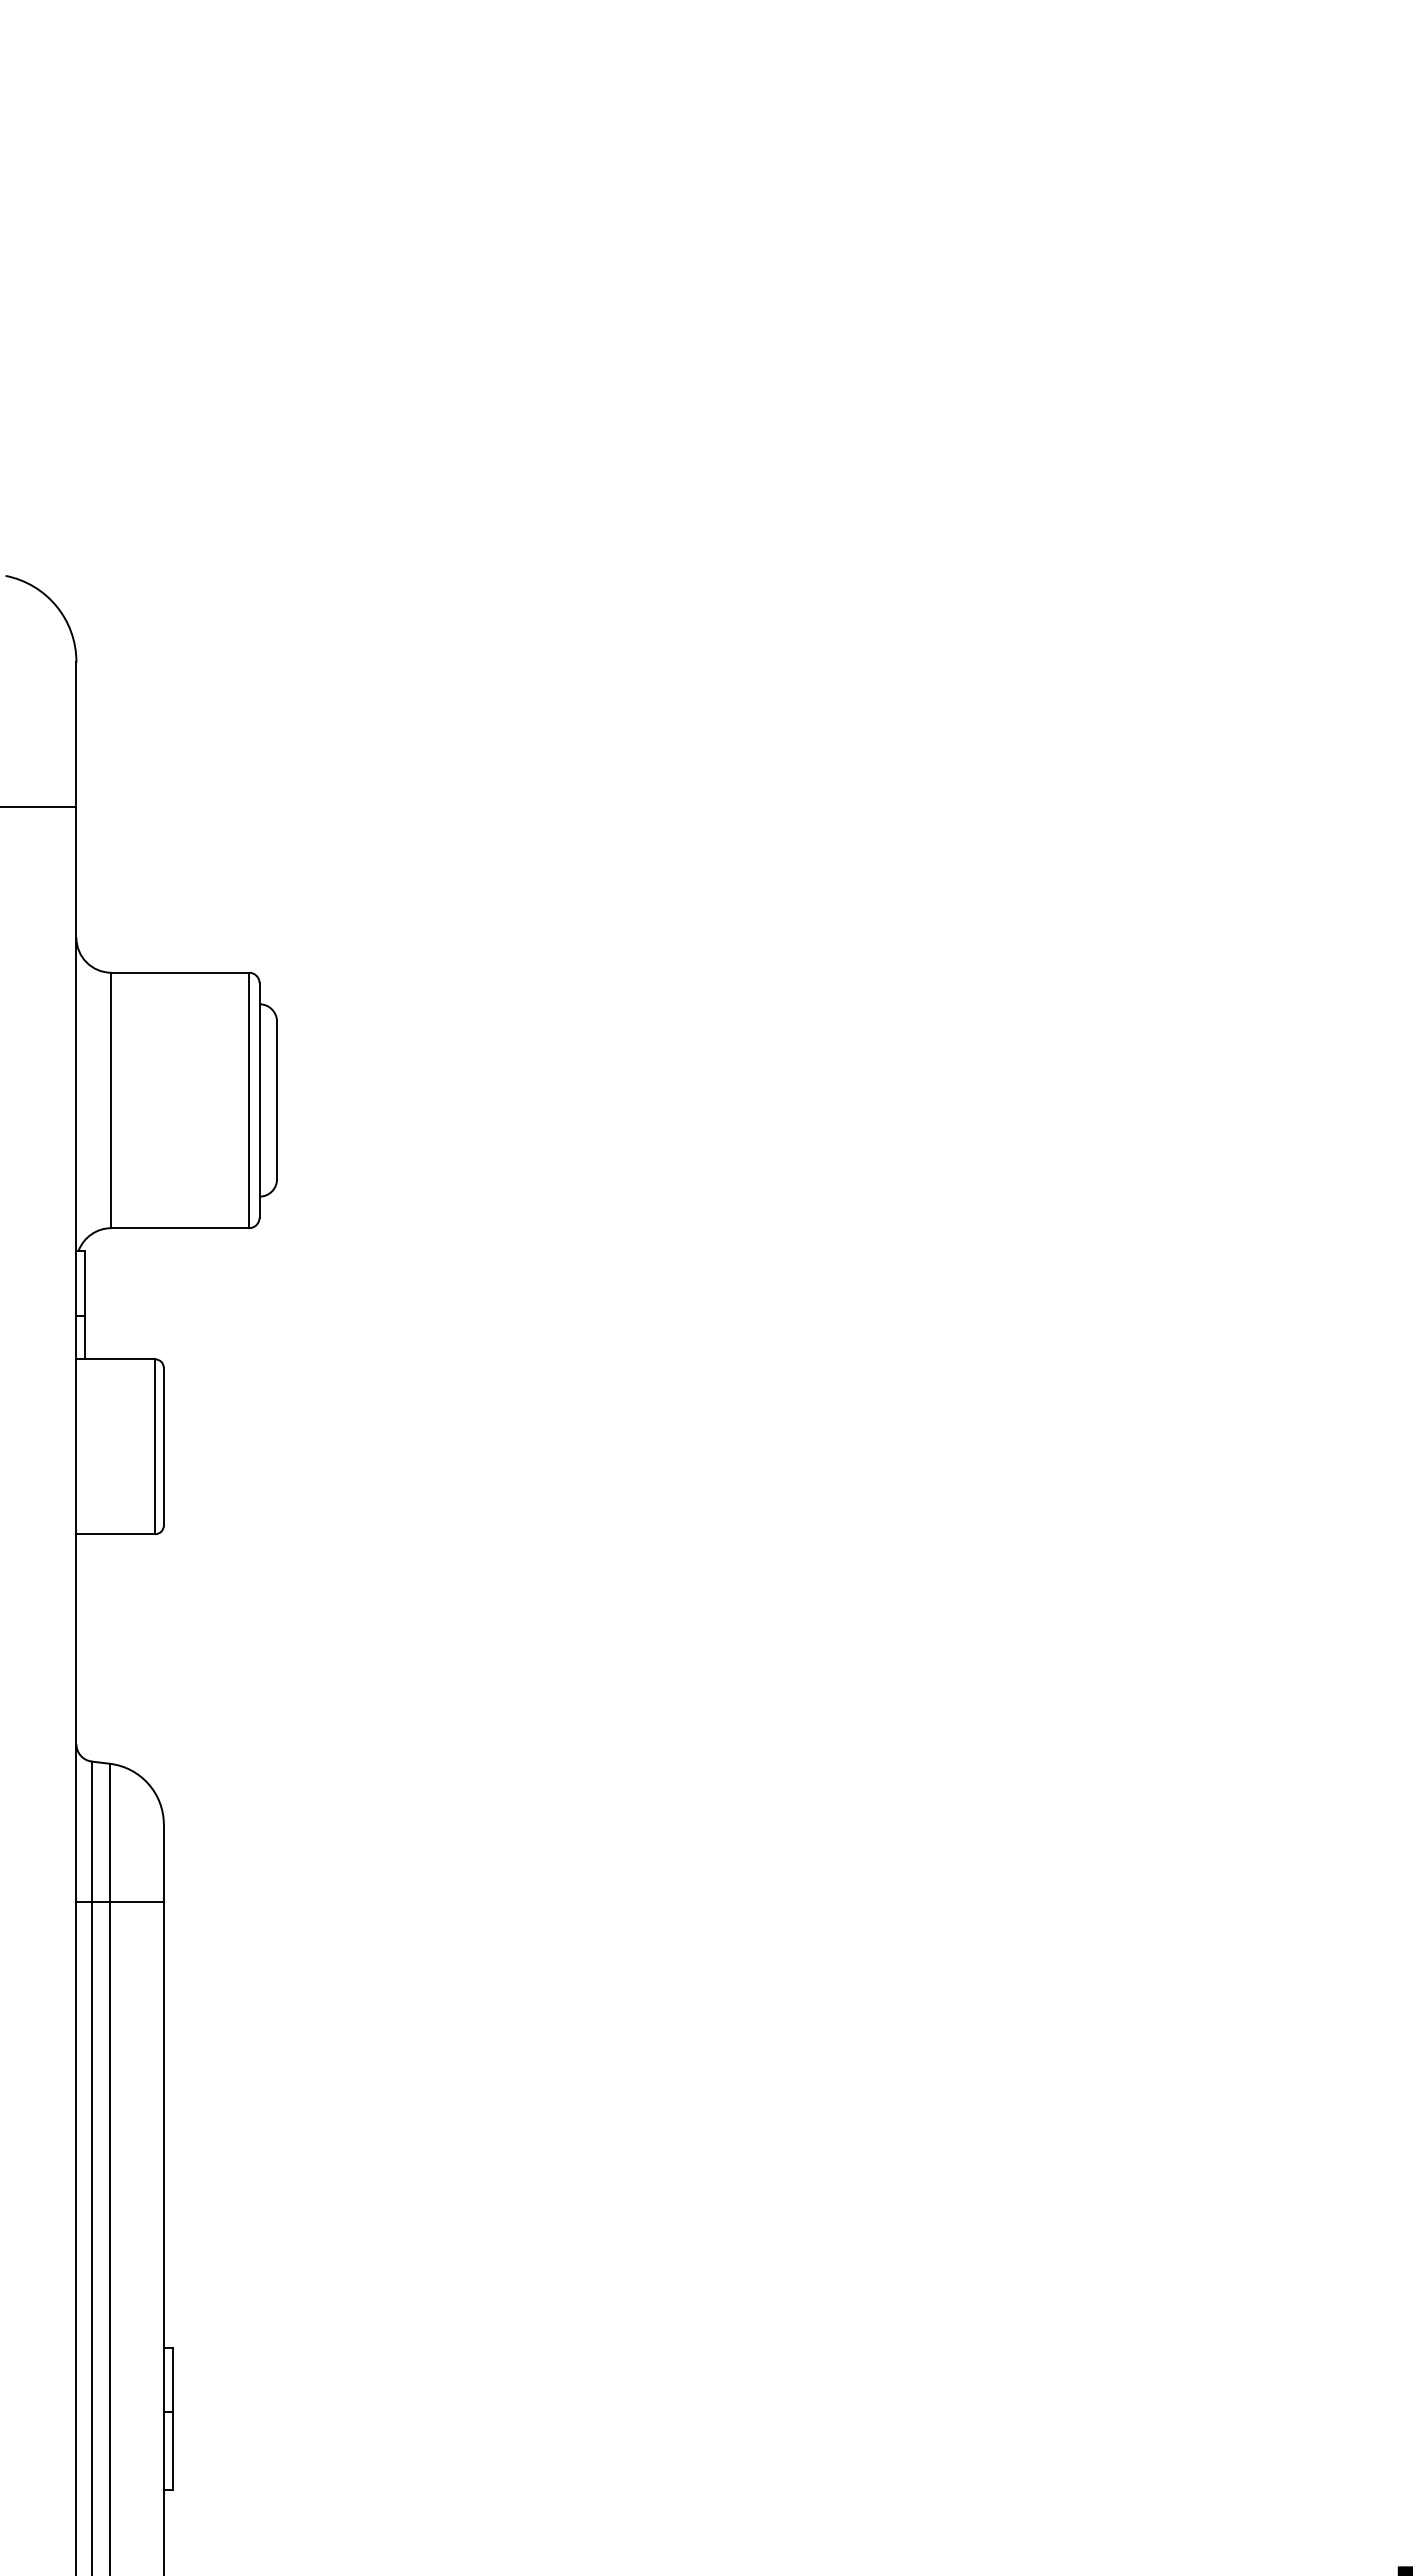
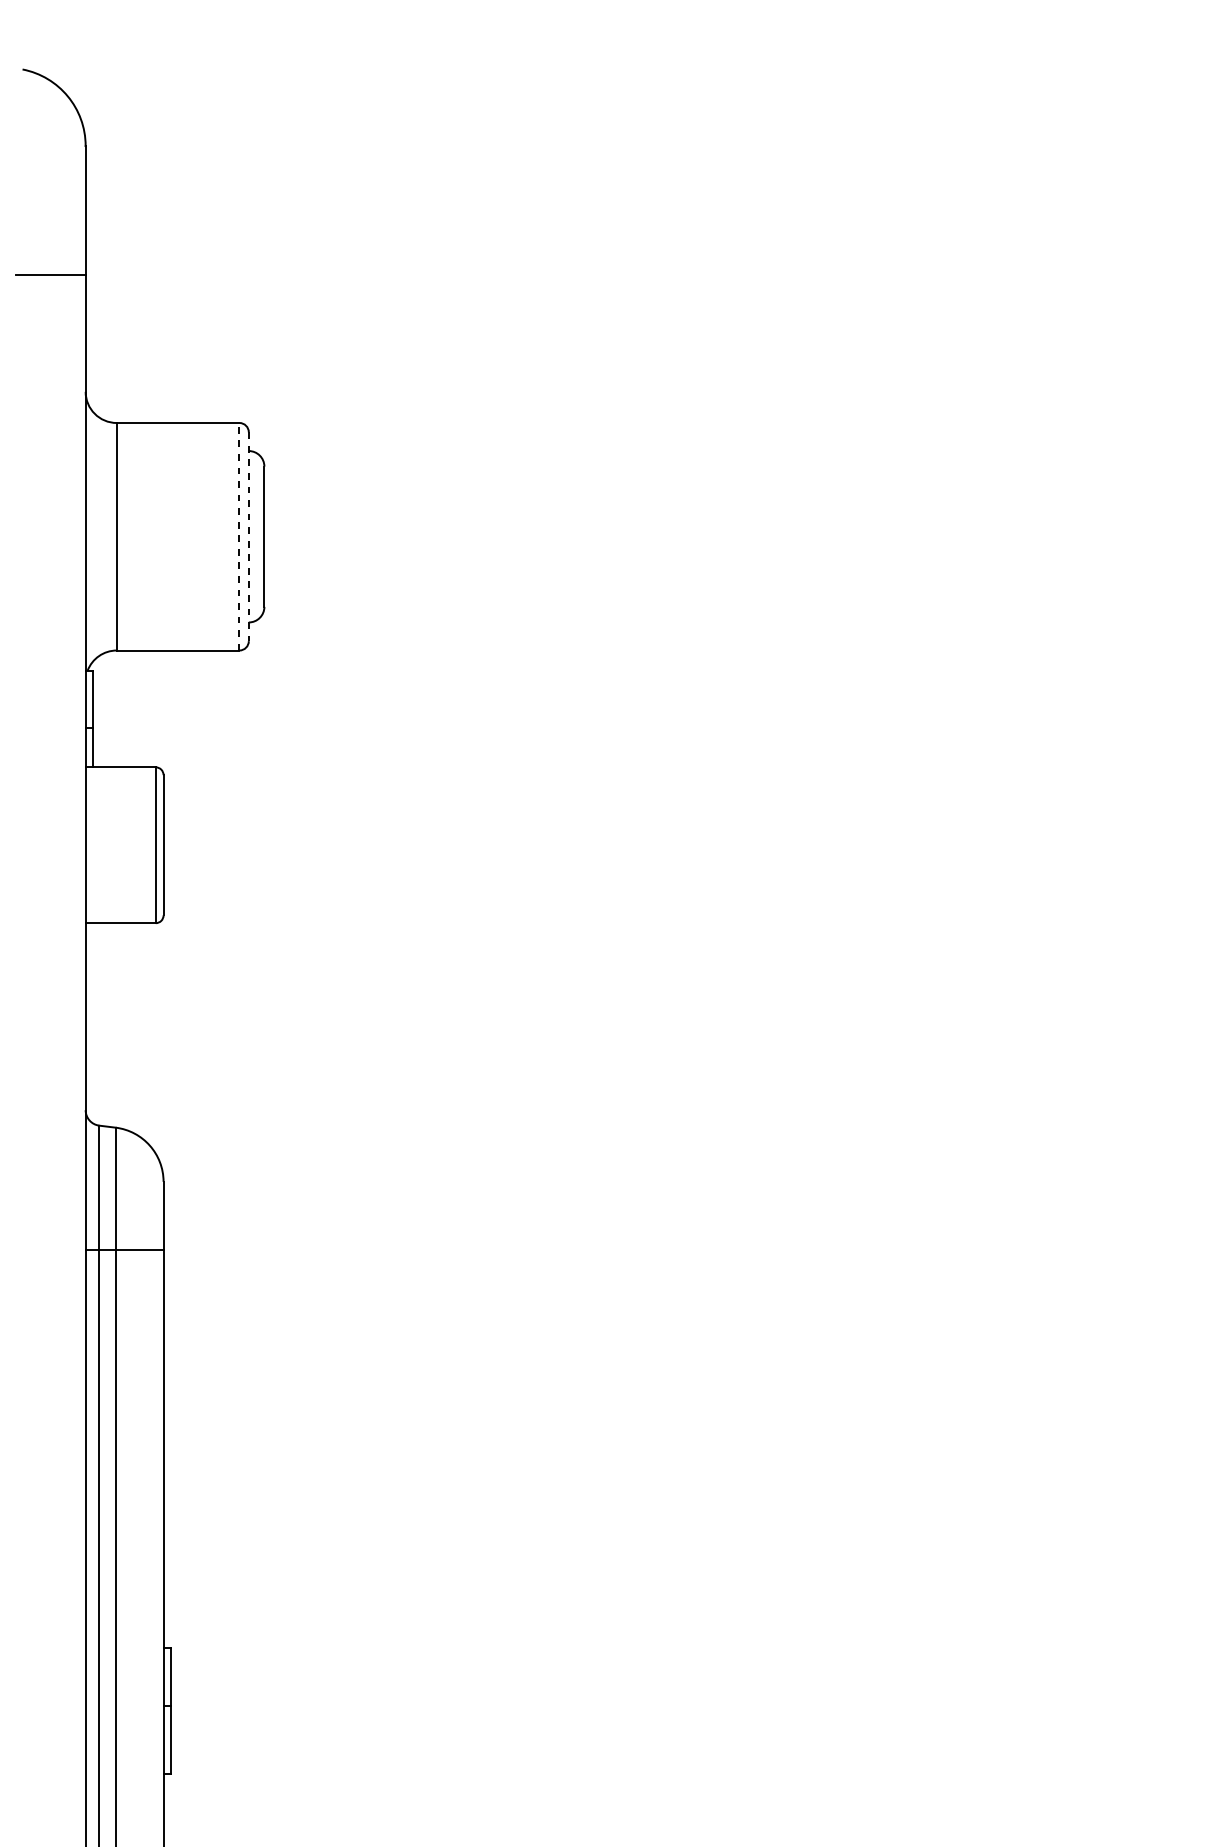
line: (249, 1100) -> (239, 536), solid -> dashed
line: (259, 1100) -> (248, 536), solid -> dashed

